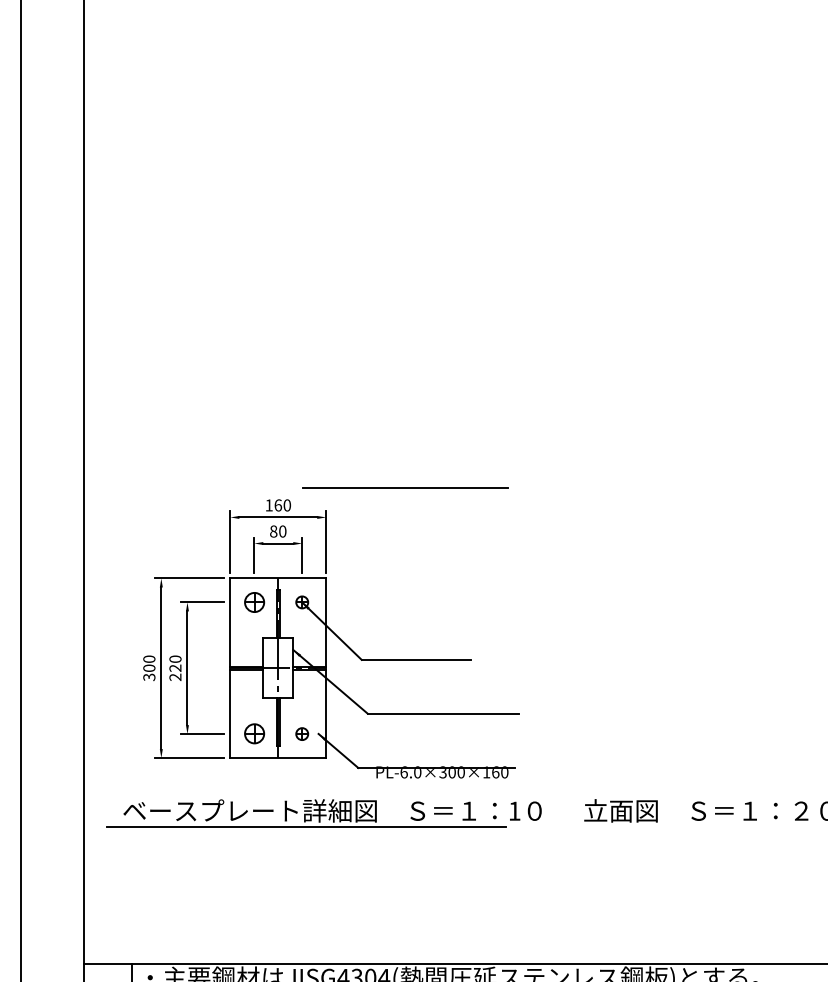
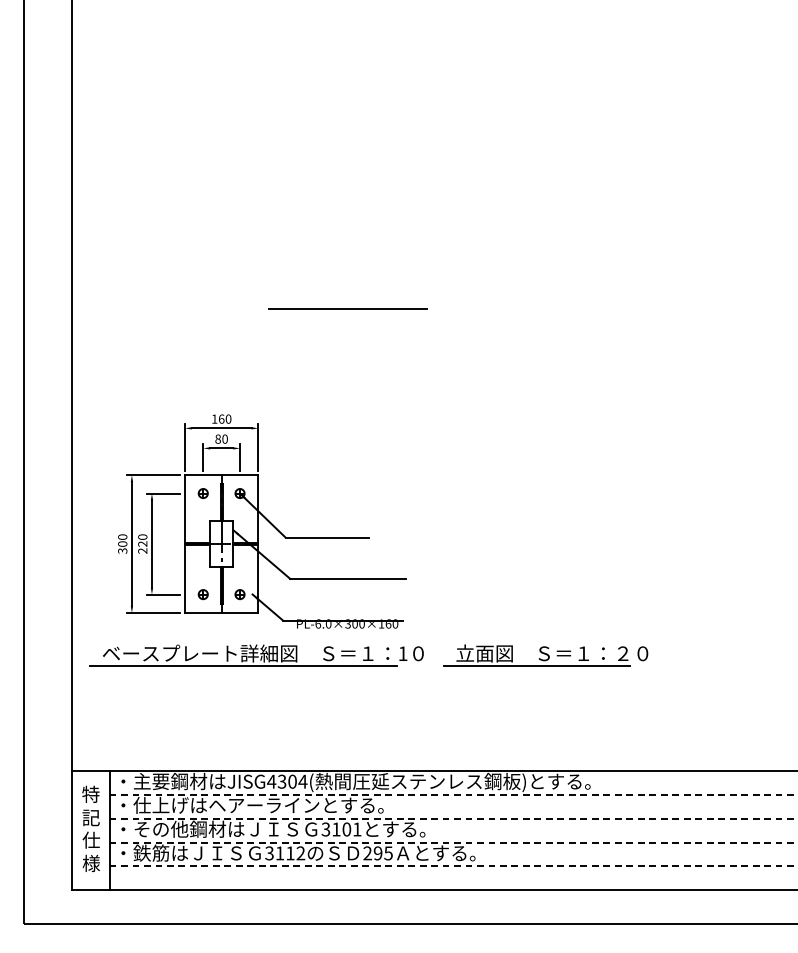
line: (404, 487) -> (347, 308), moved
part: (253, 602) -> (202, 493), size x0.62
part: (253, 733) -> (202, 594), size x0.62
line: (688, 826) -> (536, 665), added

